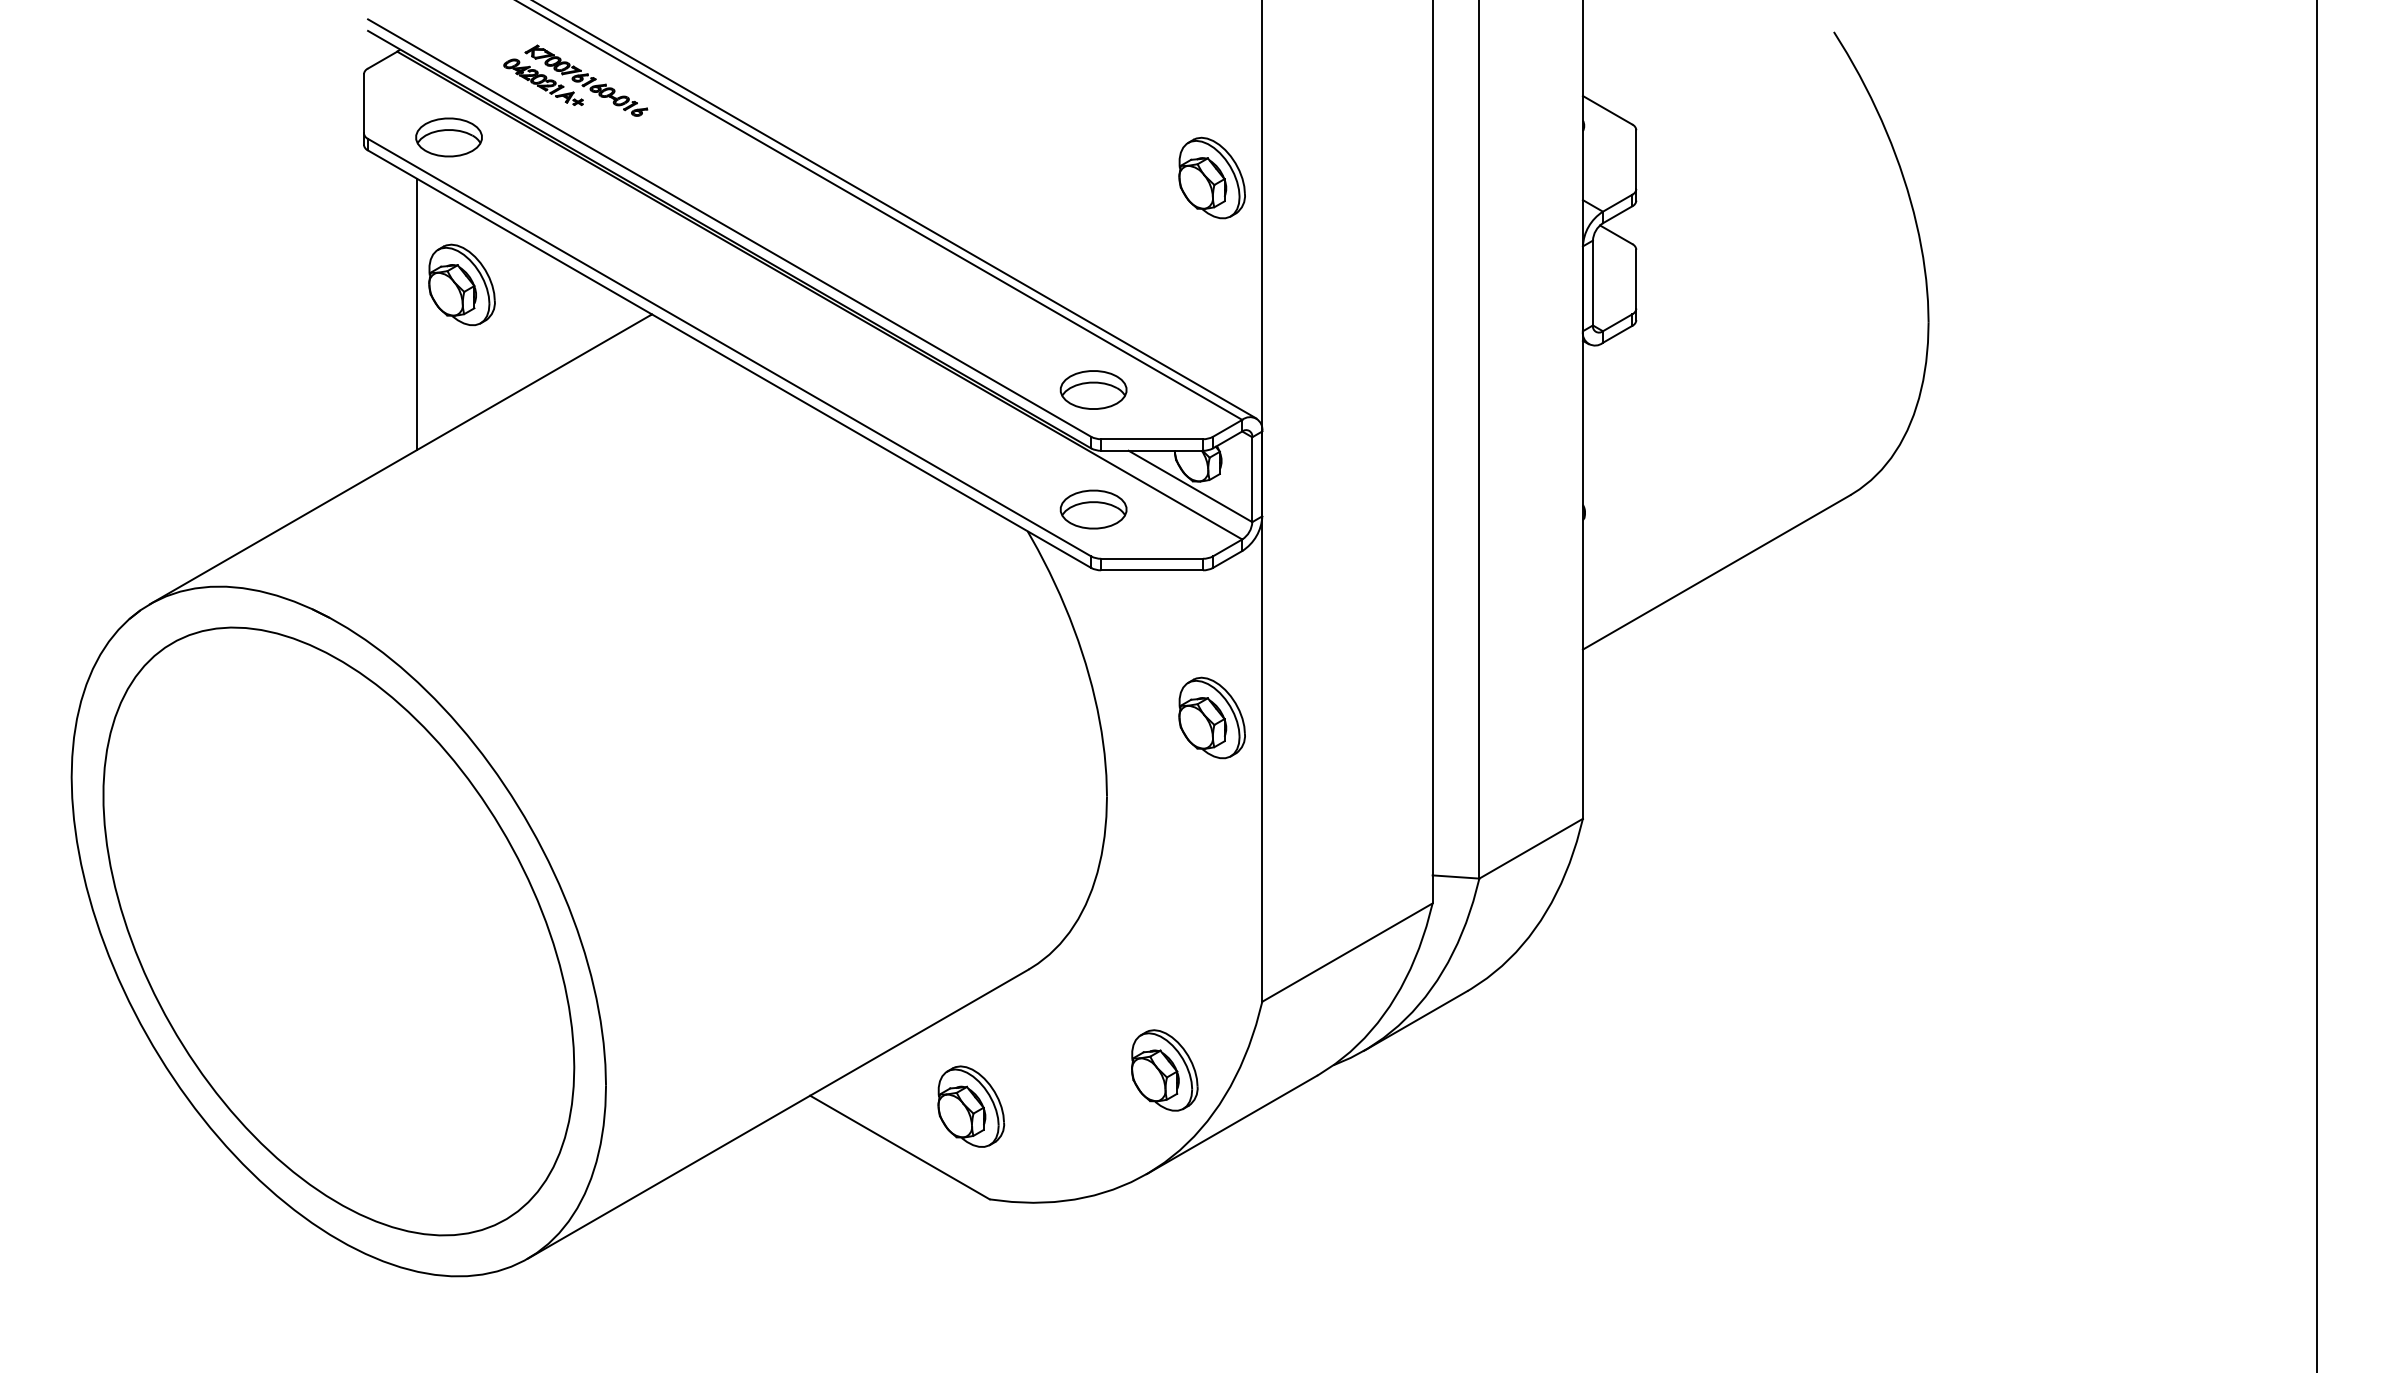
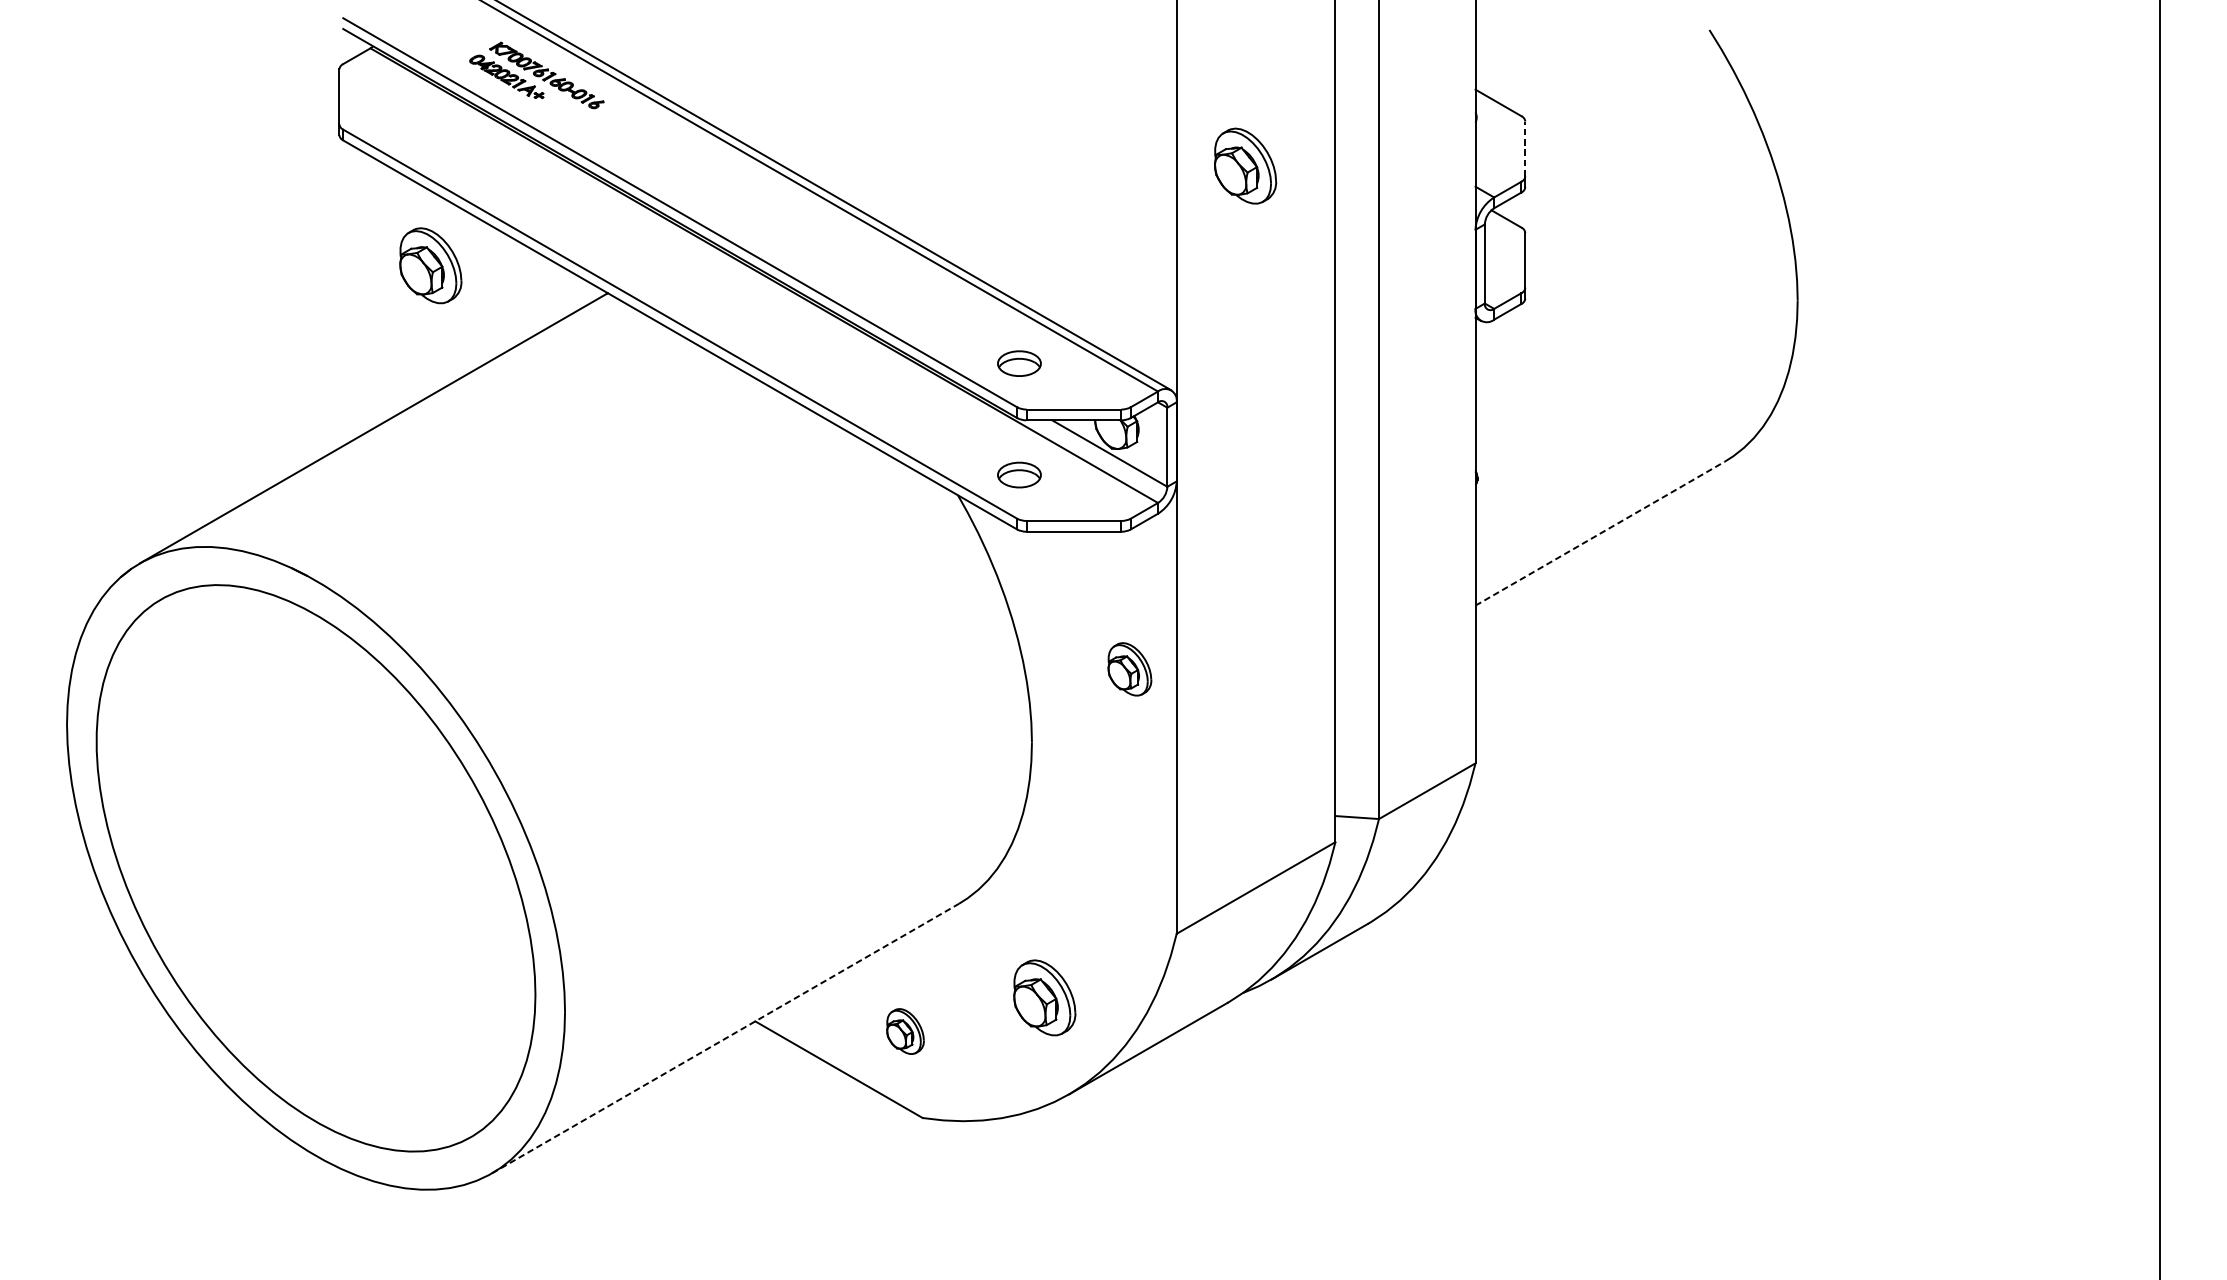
part: (448, 137) -> (418, 128), removed
line: (1636, 159) -> (1525, 148), solid -> dashed
part: (1211, 177) -> (1244, 165), moved
line: (417, 313) -> (389, 292), removed
part: (1093, 389) -> (1019, 363), size x0.7
part: (1093, 509) -> (1019, 475), size x0.7
line: (1717, 572) -> (1600, 533), solid -> dashed
part: (1211, 717) -> (1129, 668), size x0.7
part: (1164, 1070) -> (1044, 997), moved
part: (971, 1106) -> (905, 1031), size x0.6
line: (778, 1113) -> (725, 1037), solid -> dashed

